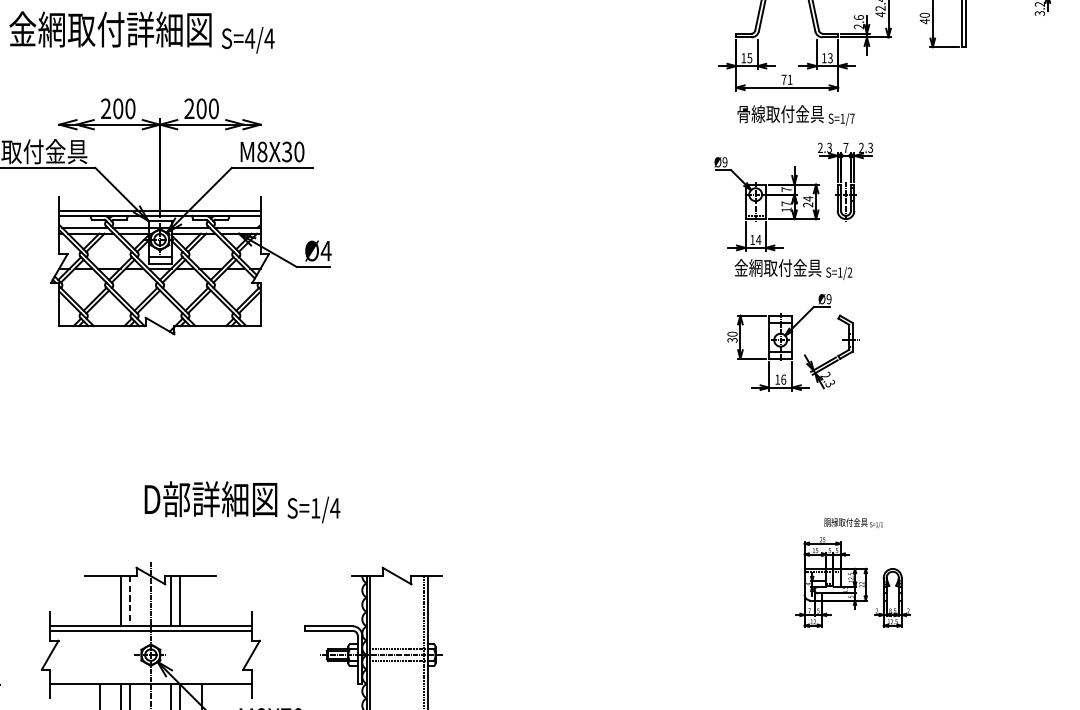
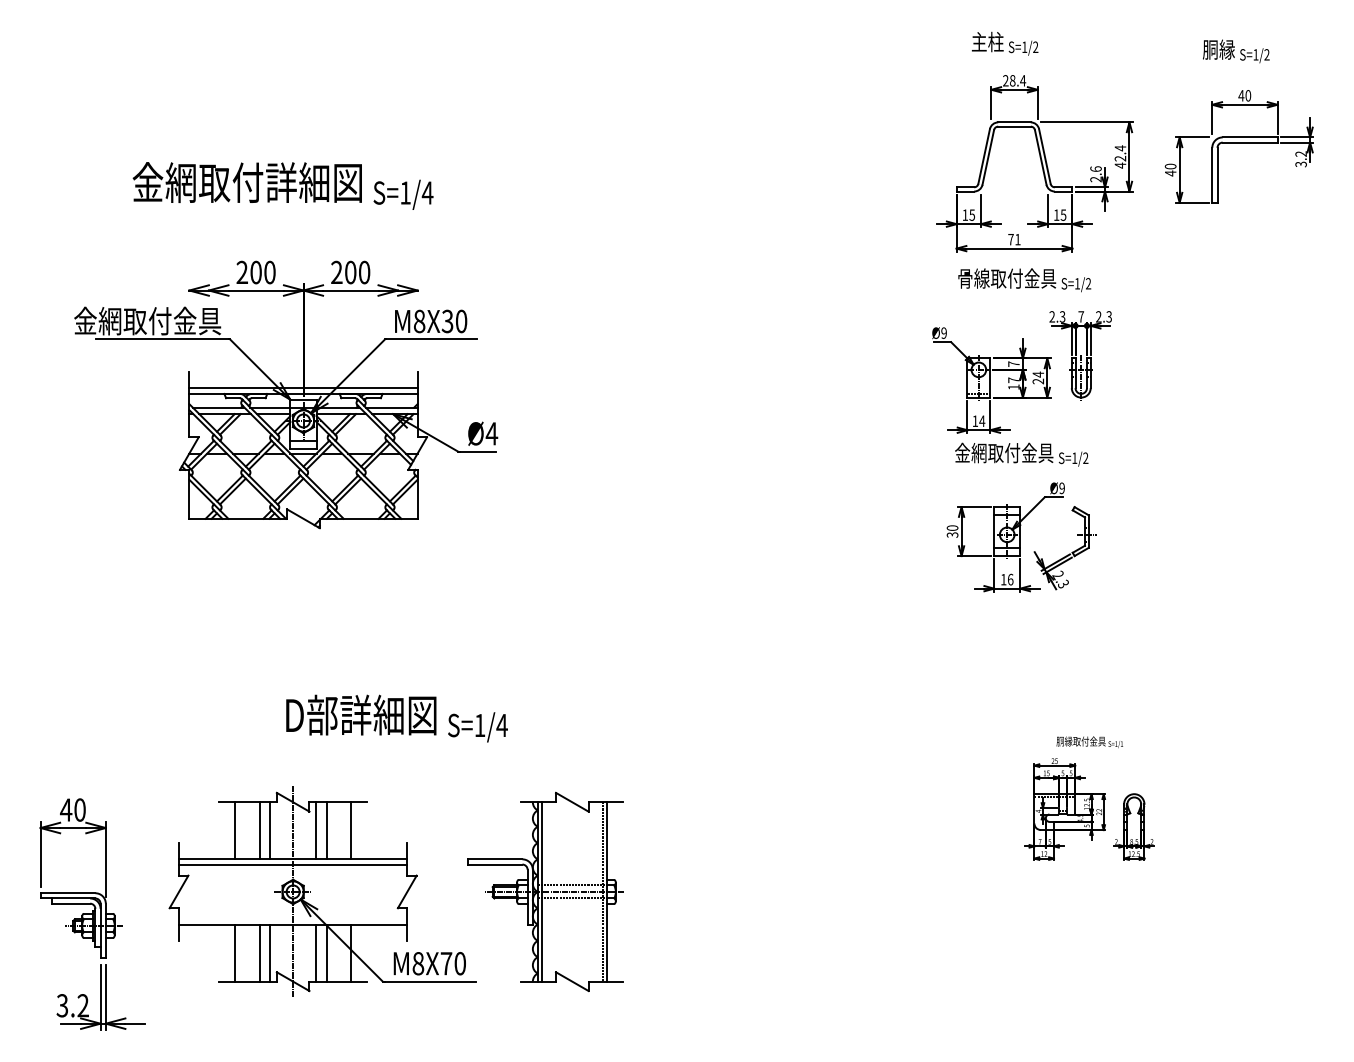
text: (249, 38) -> (405, 192), S=4/4 -> S=1/4
text: (830, 57) -> (1063, 214), 13 -> 15
text: (852, 118) -> (1088, 283), S=1/7 -> S=1/2
line: (100, 600) -> (235, 830), added
line: (130, 600) -> (270, 830), dashed -> solid
line: (202, 600) -> (351, 830), added

